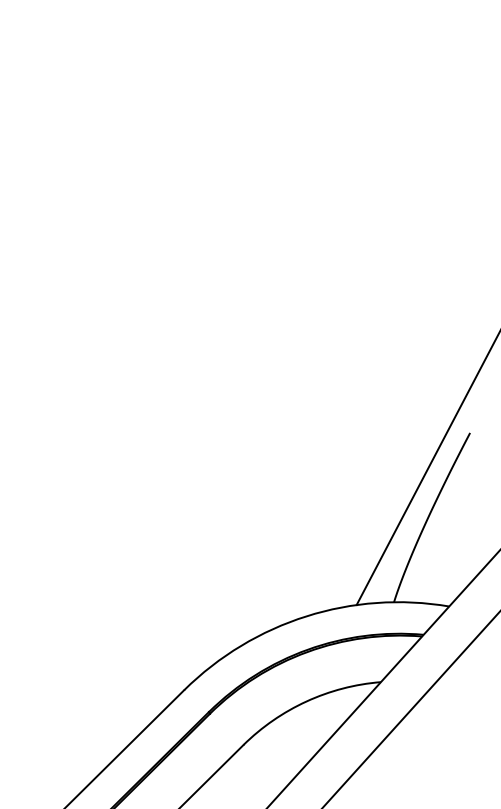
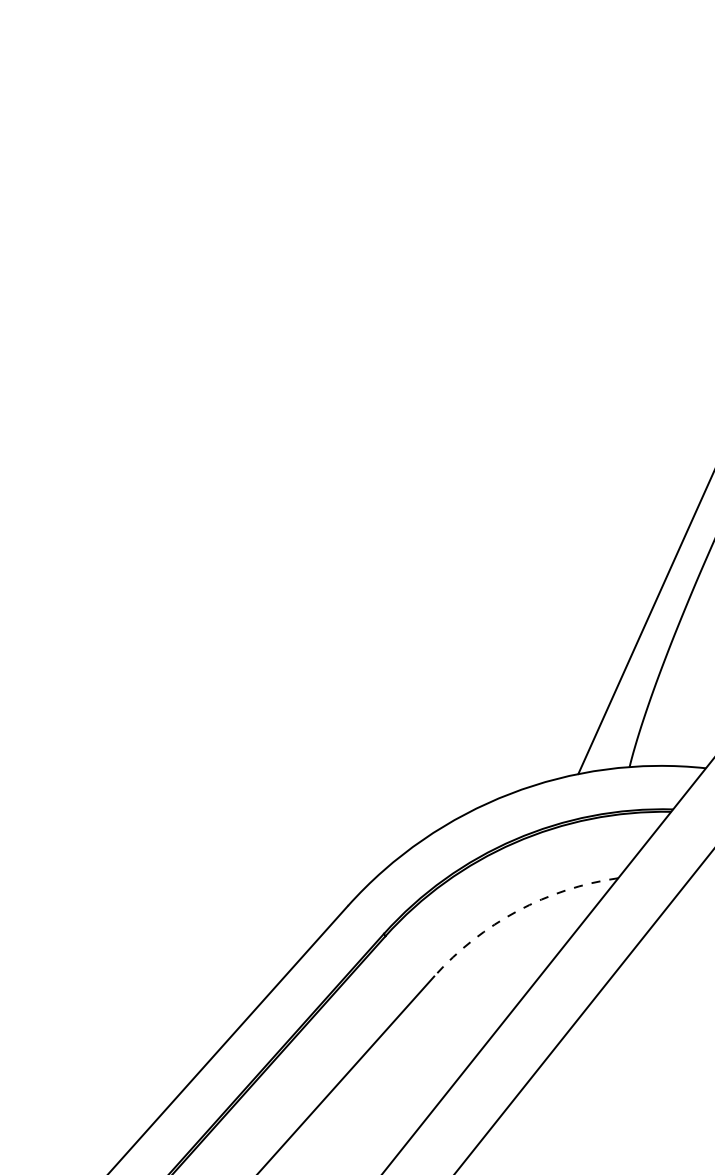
arc: (306, 701) -> (517, 911), solid -> dashed

